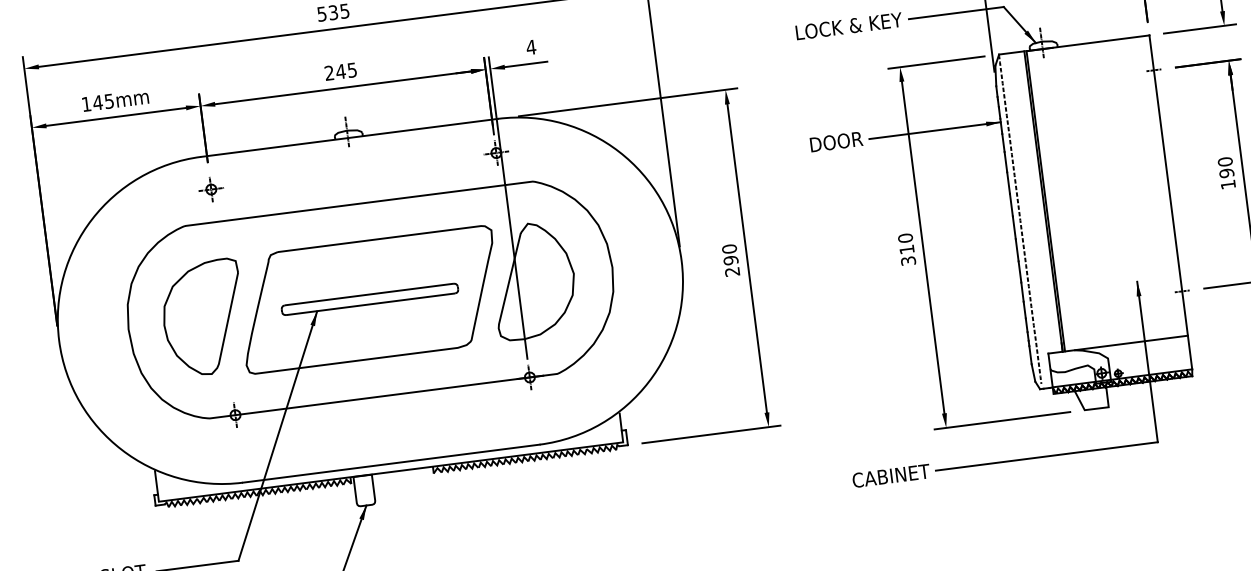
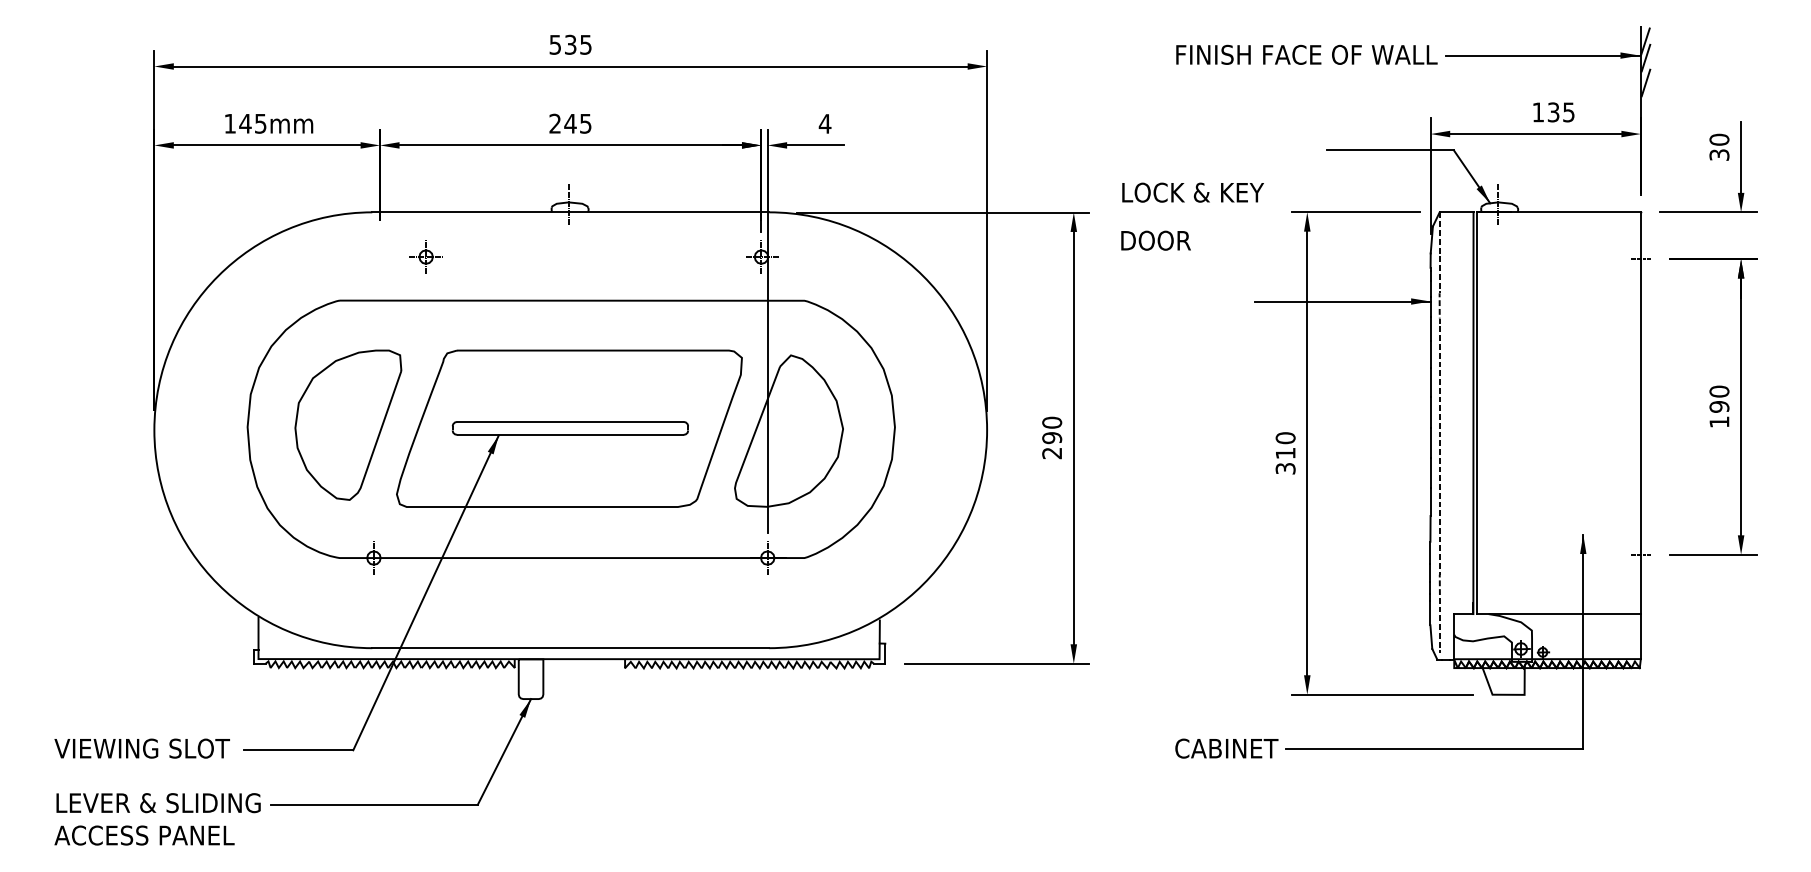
text: (848, 26) -> (1192, 192), moved
text: (836, 141) -> (1155, 240), moved
part: (210, 189) -> (425, 256), moved

